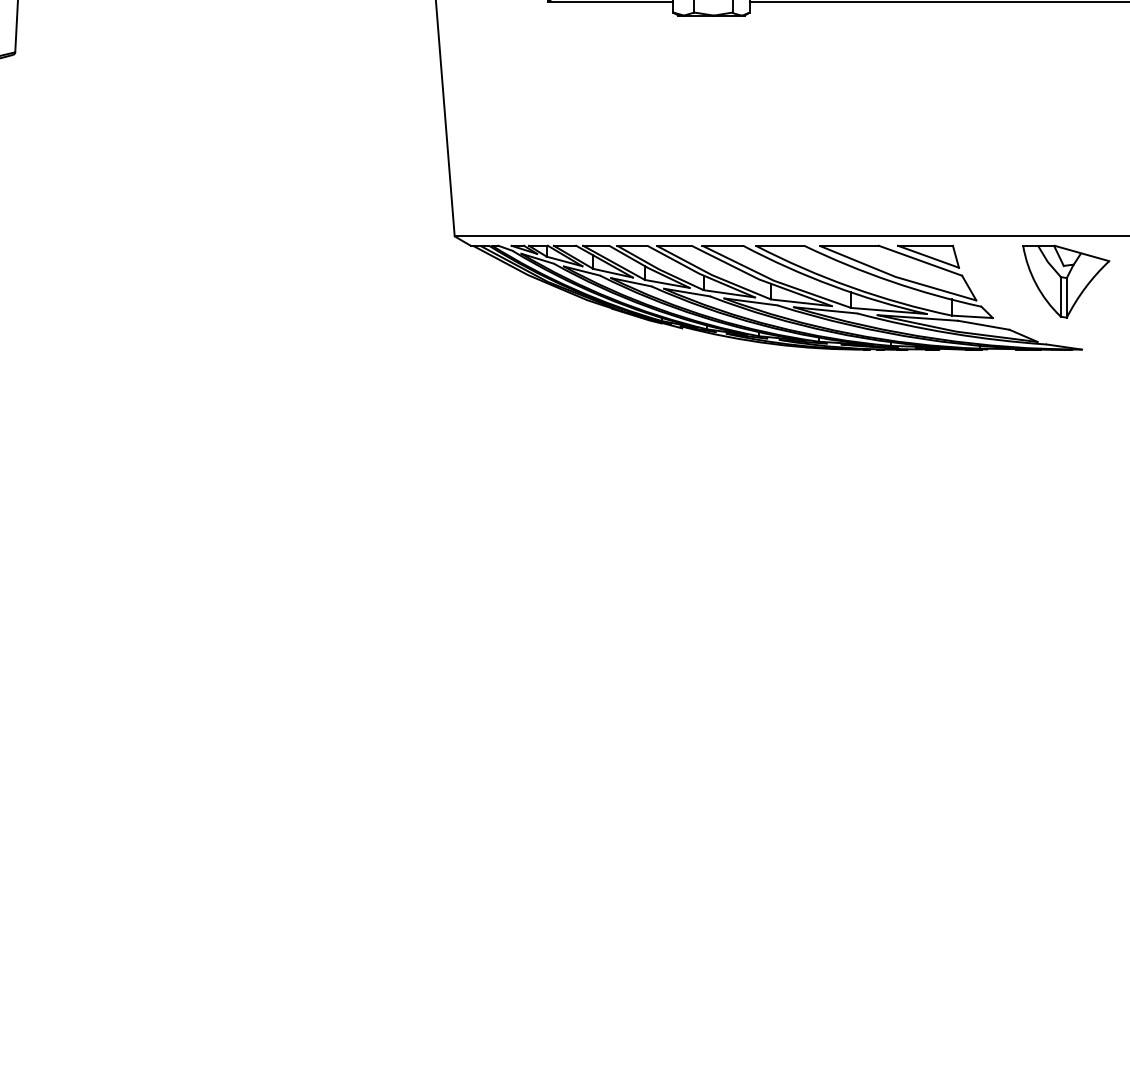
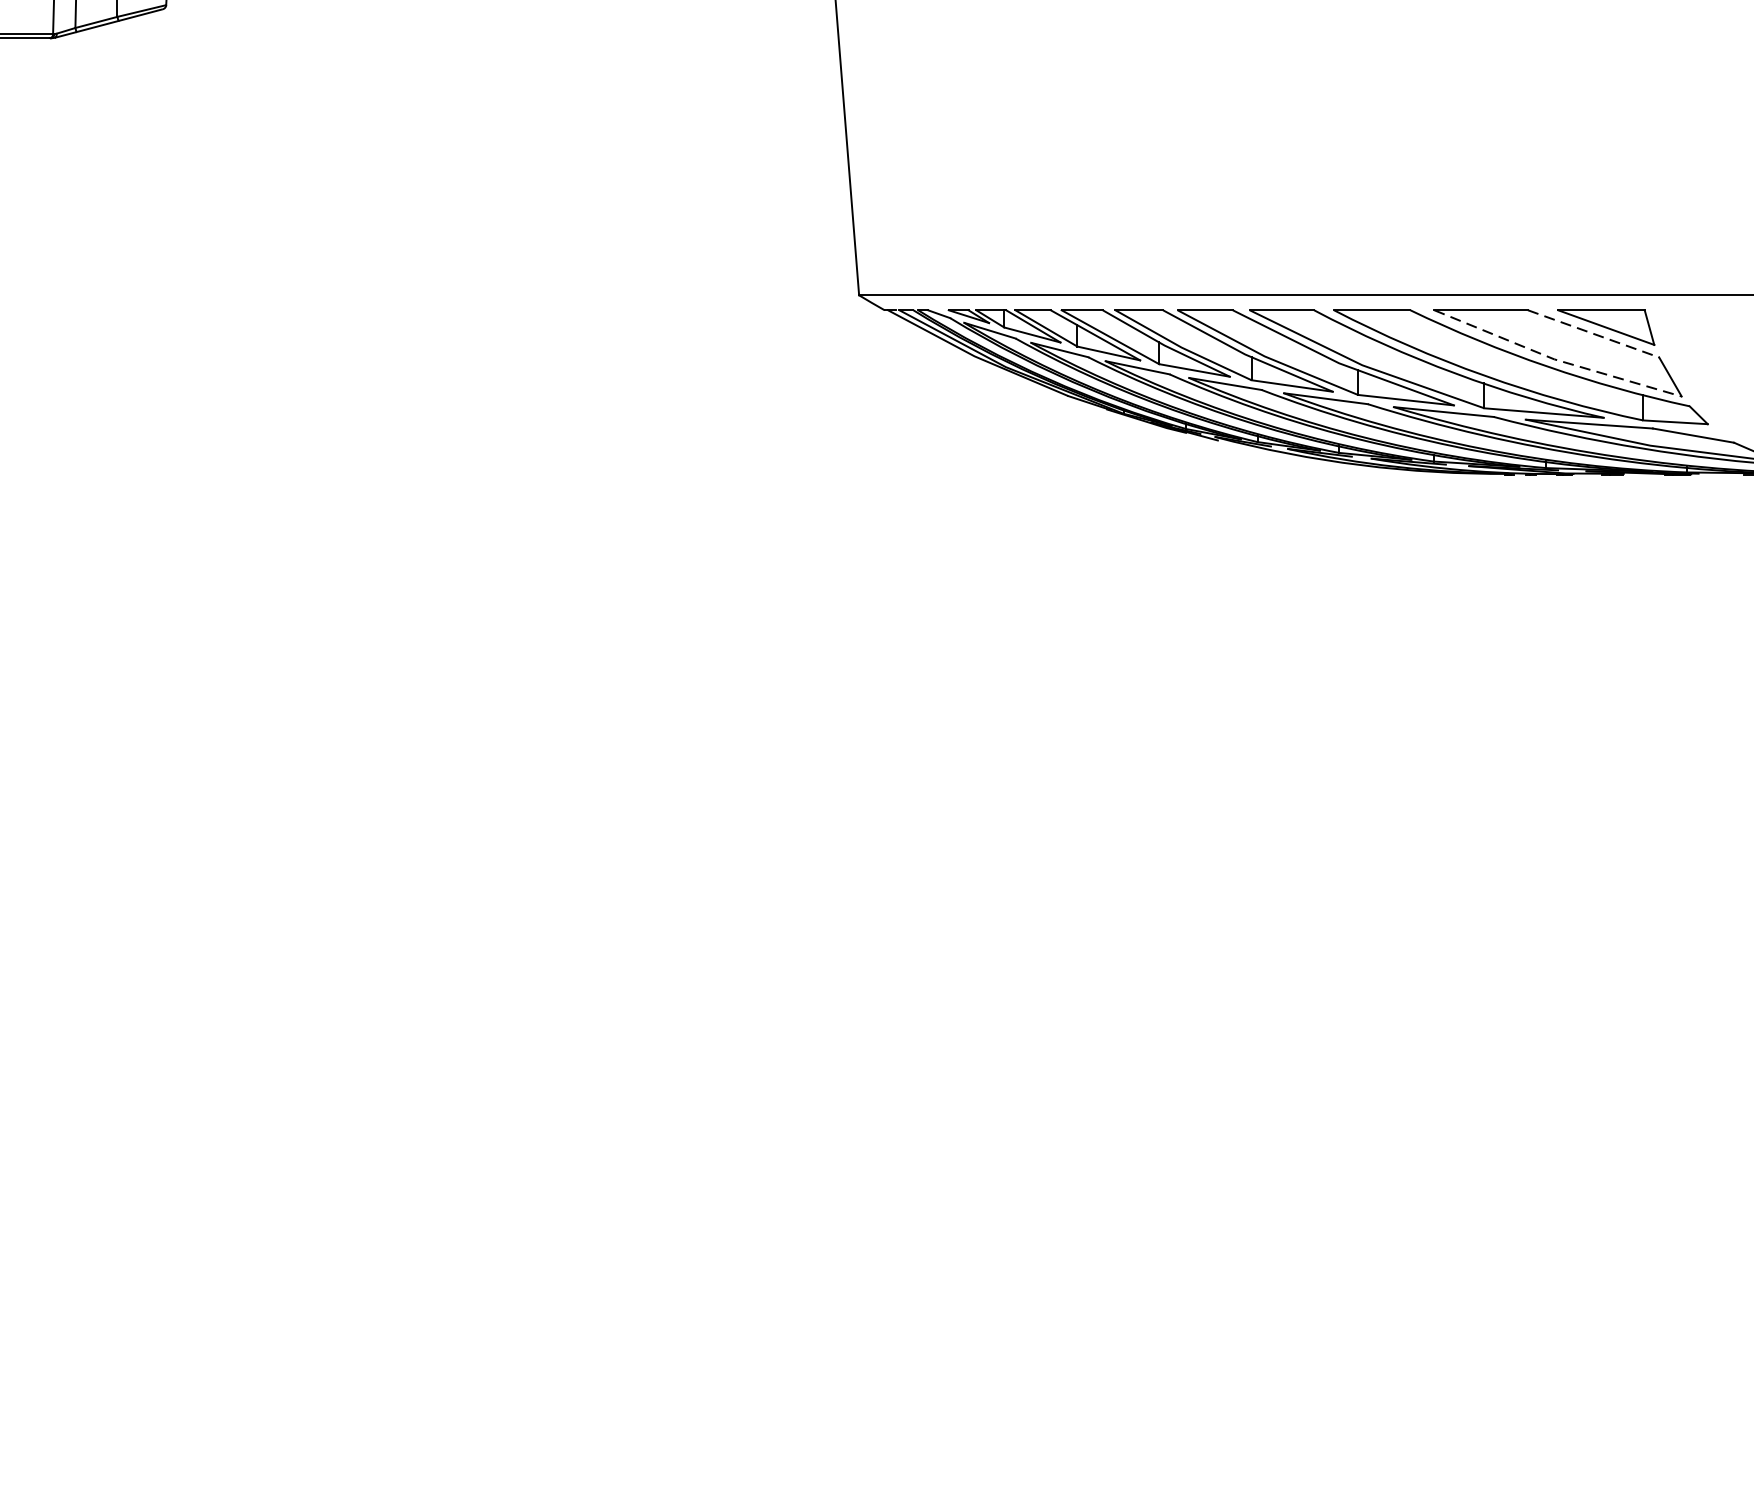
line: (920, 260) -> (1593, 333), solid -> dashed
line: (896, 277) -> (1555, 360), solid -> dashed

